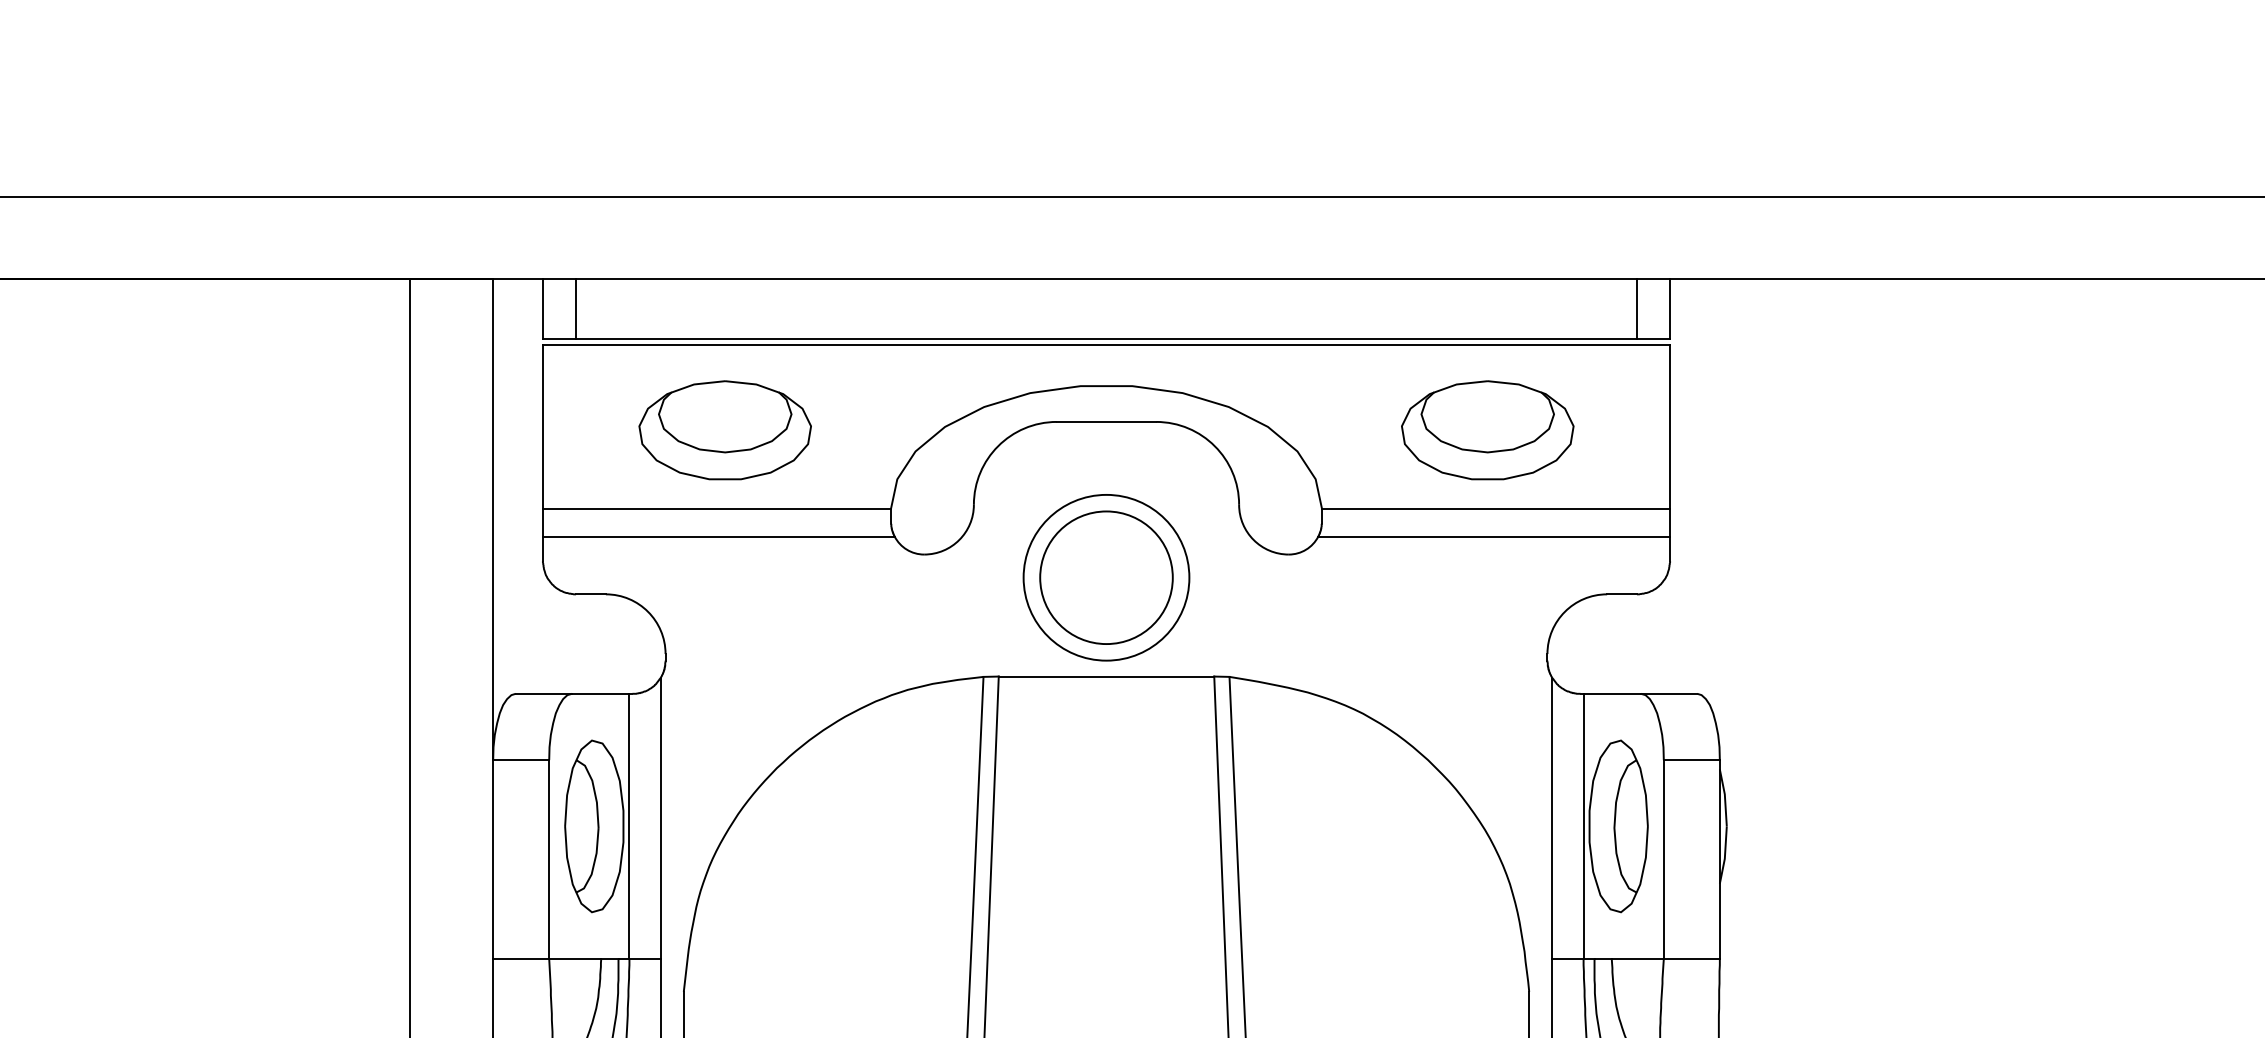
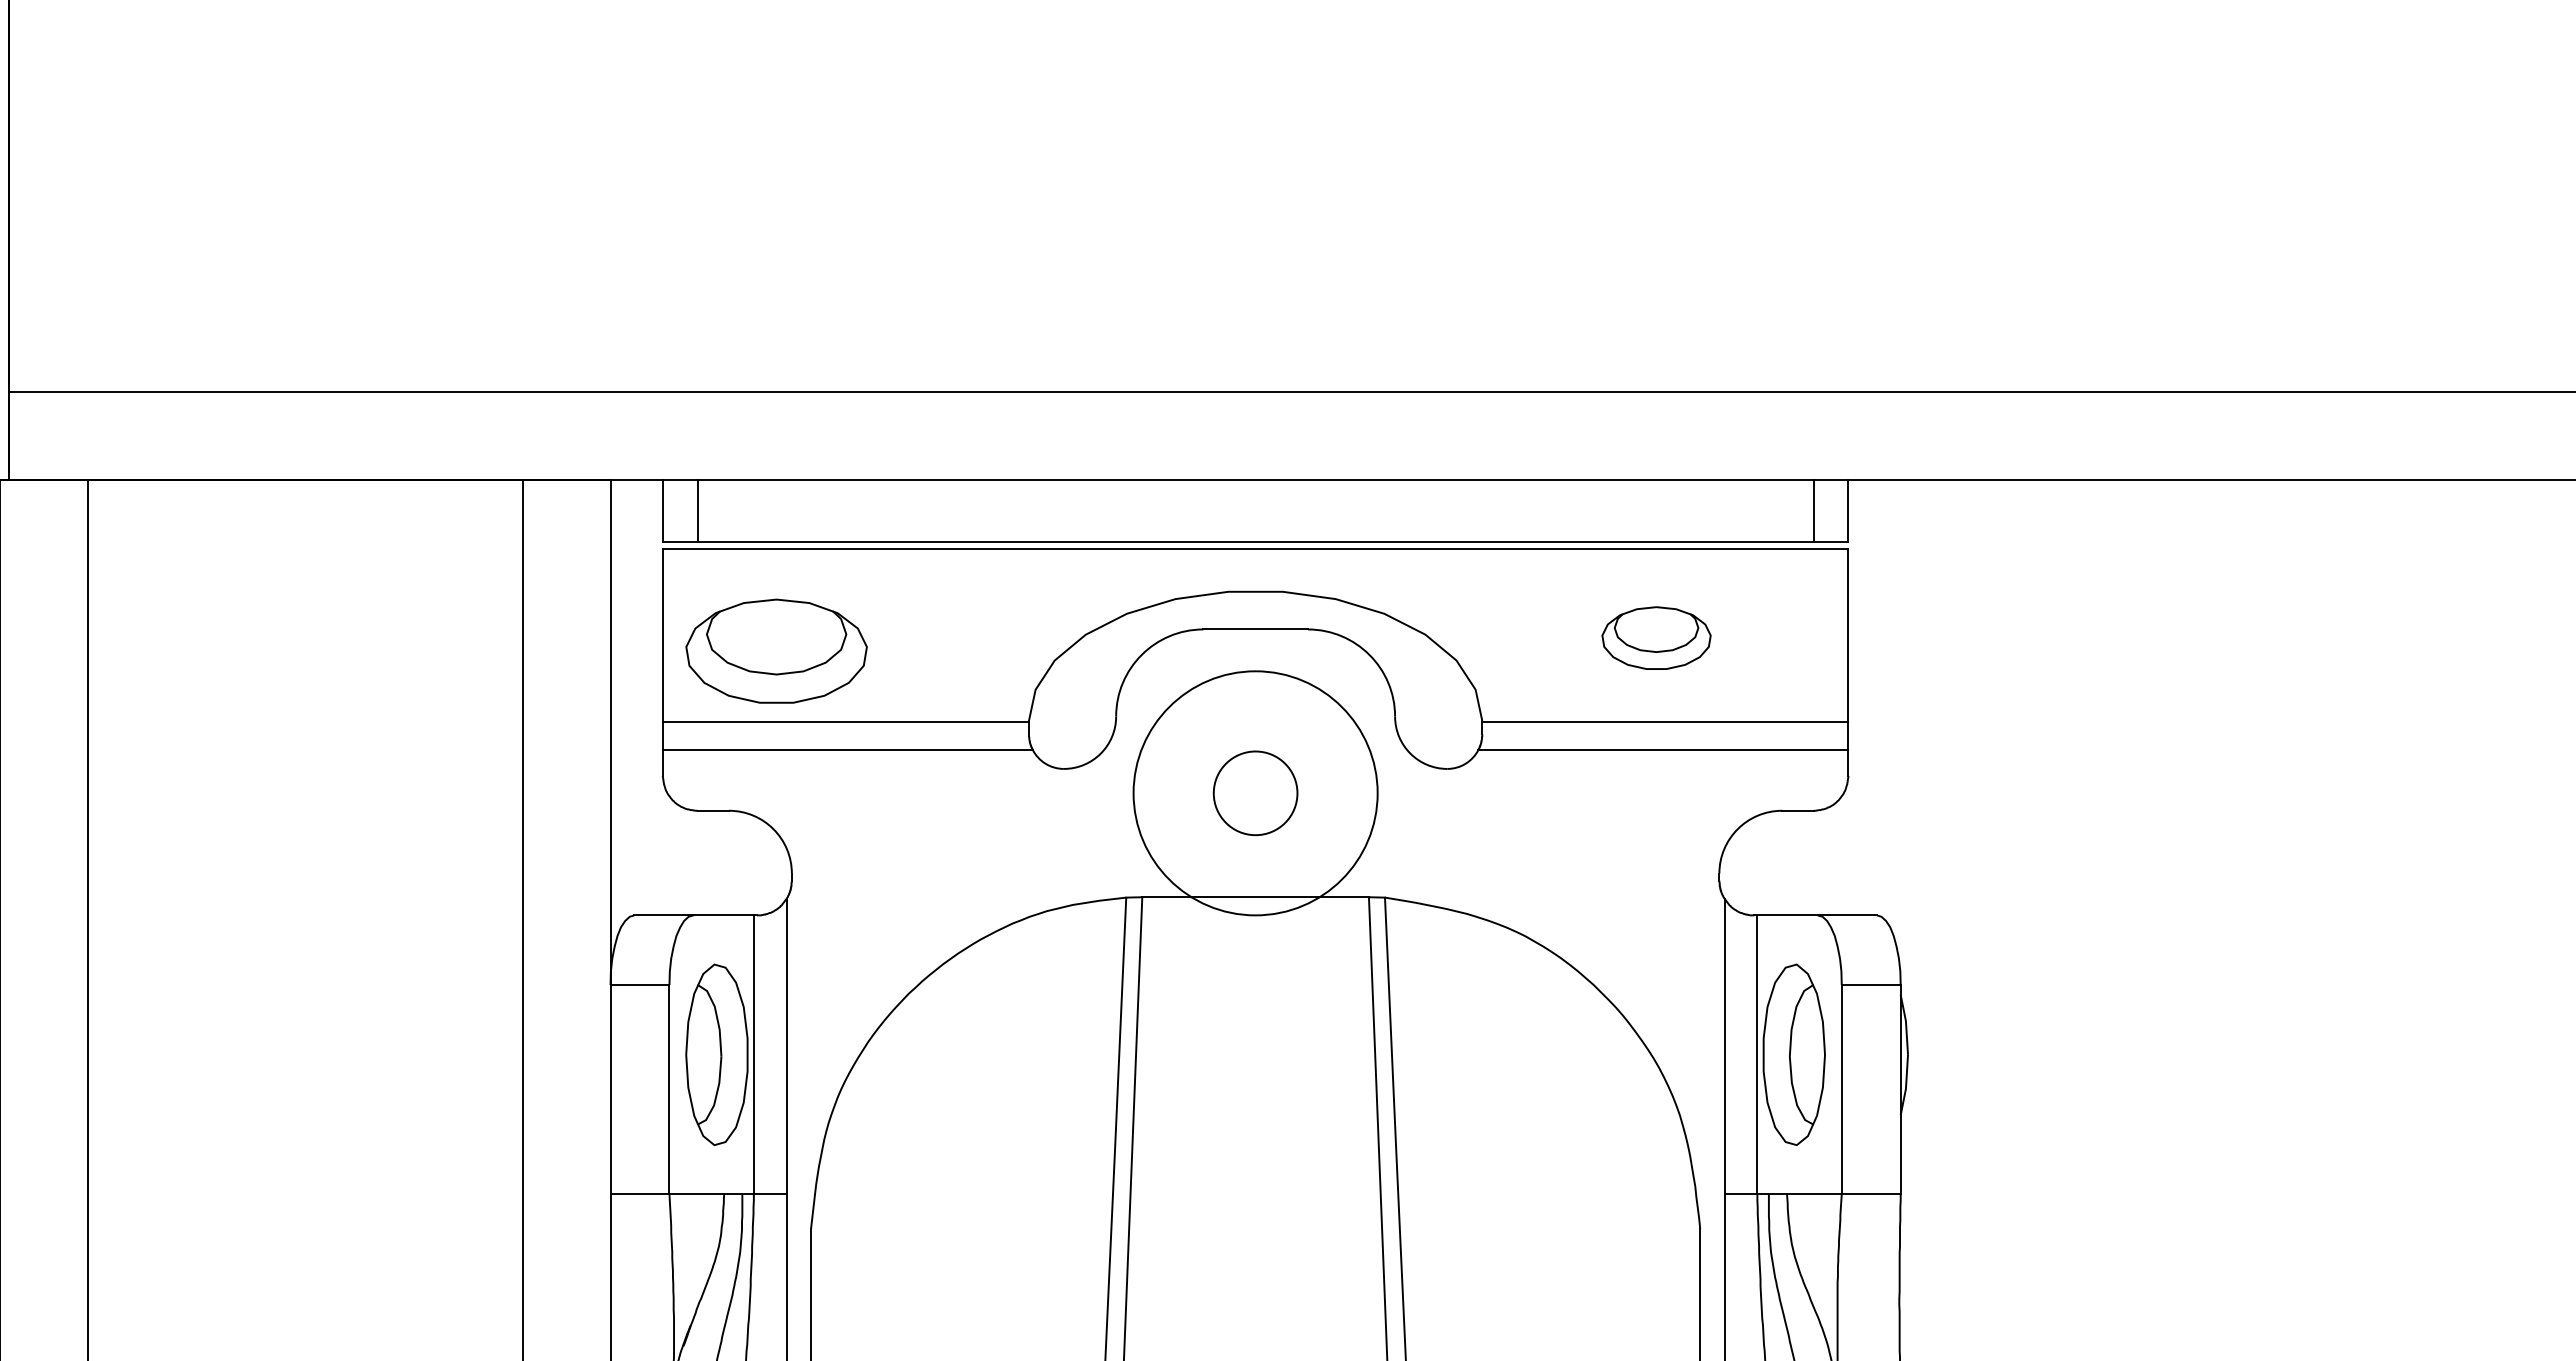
part: (725, 429) -> (776, 650), moved
part: (1487, 429) -> (1656, 637), size x0.6
circle: (1106, 577) -> (1255, 793), size x0.6
circle: (1106, 577) -> (1255, 793), size x1.4

